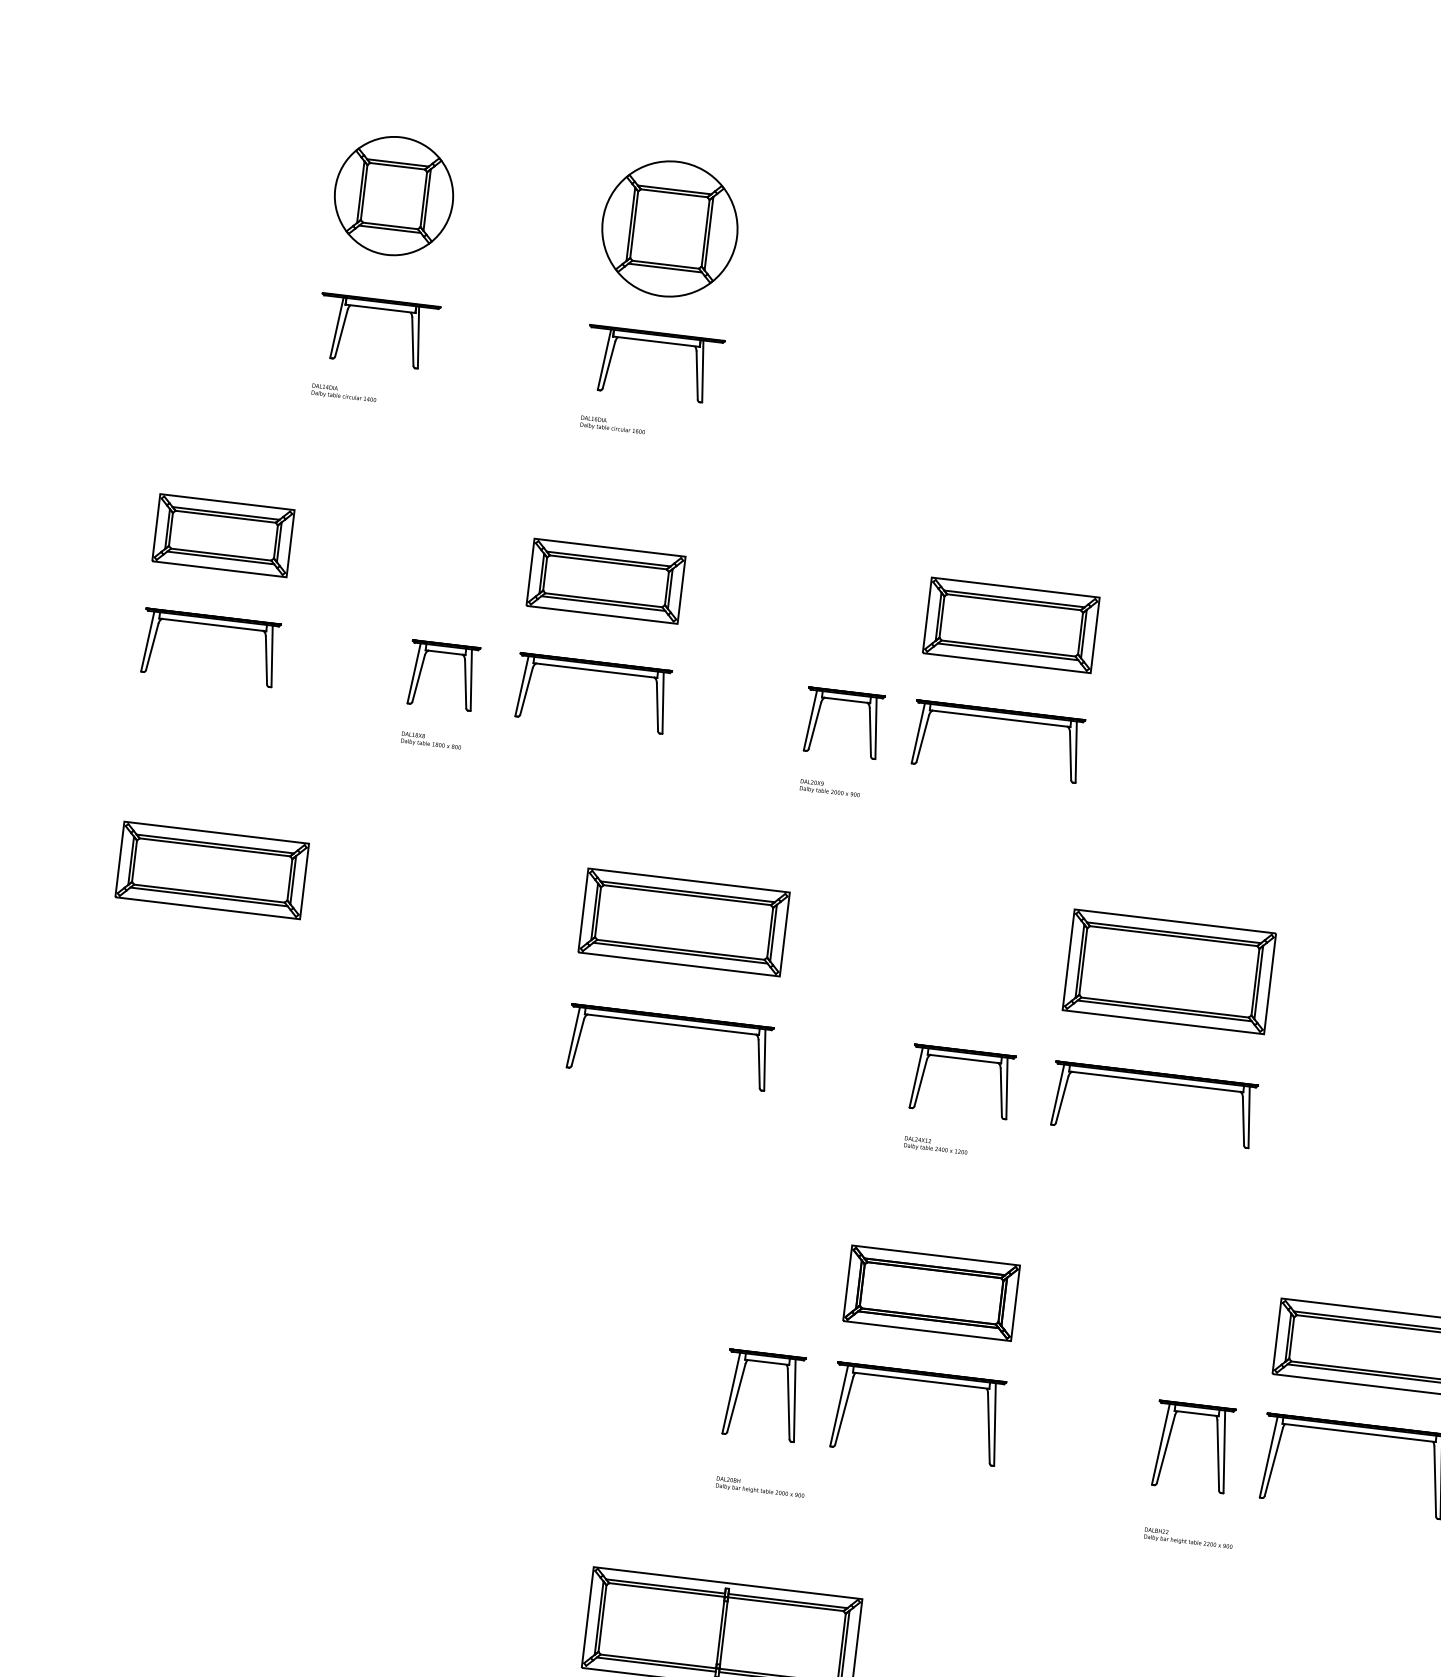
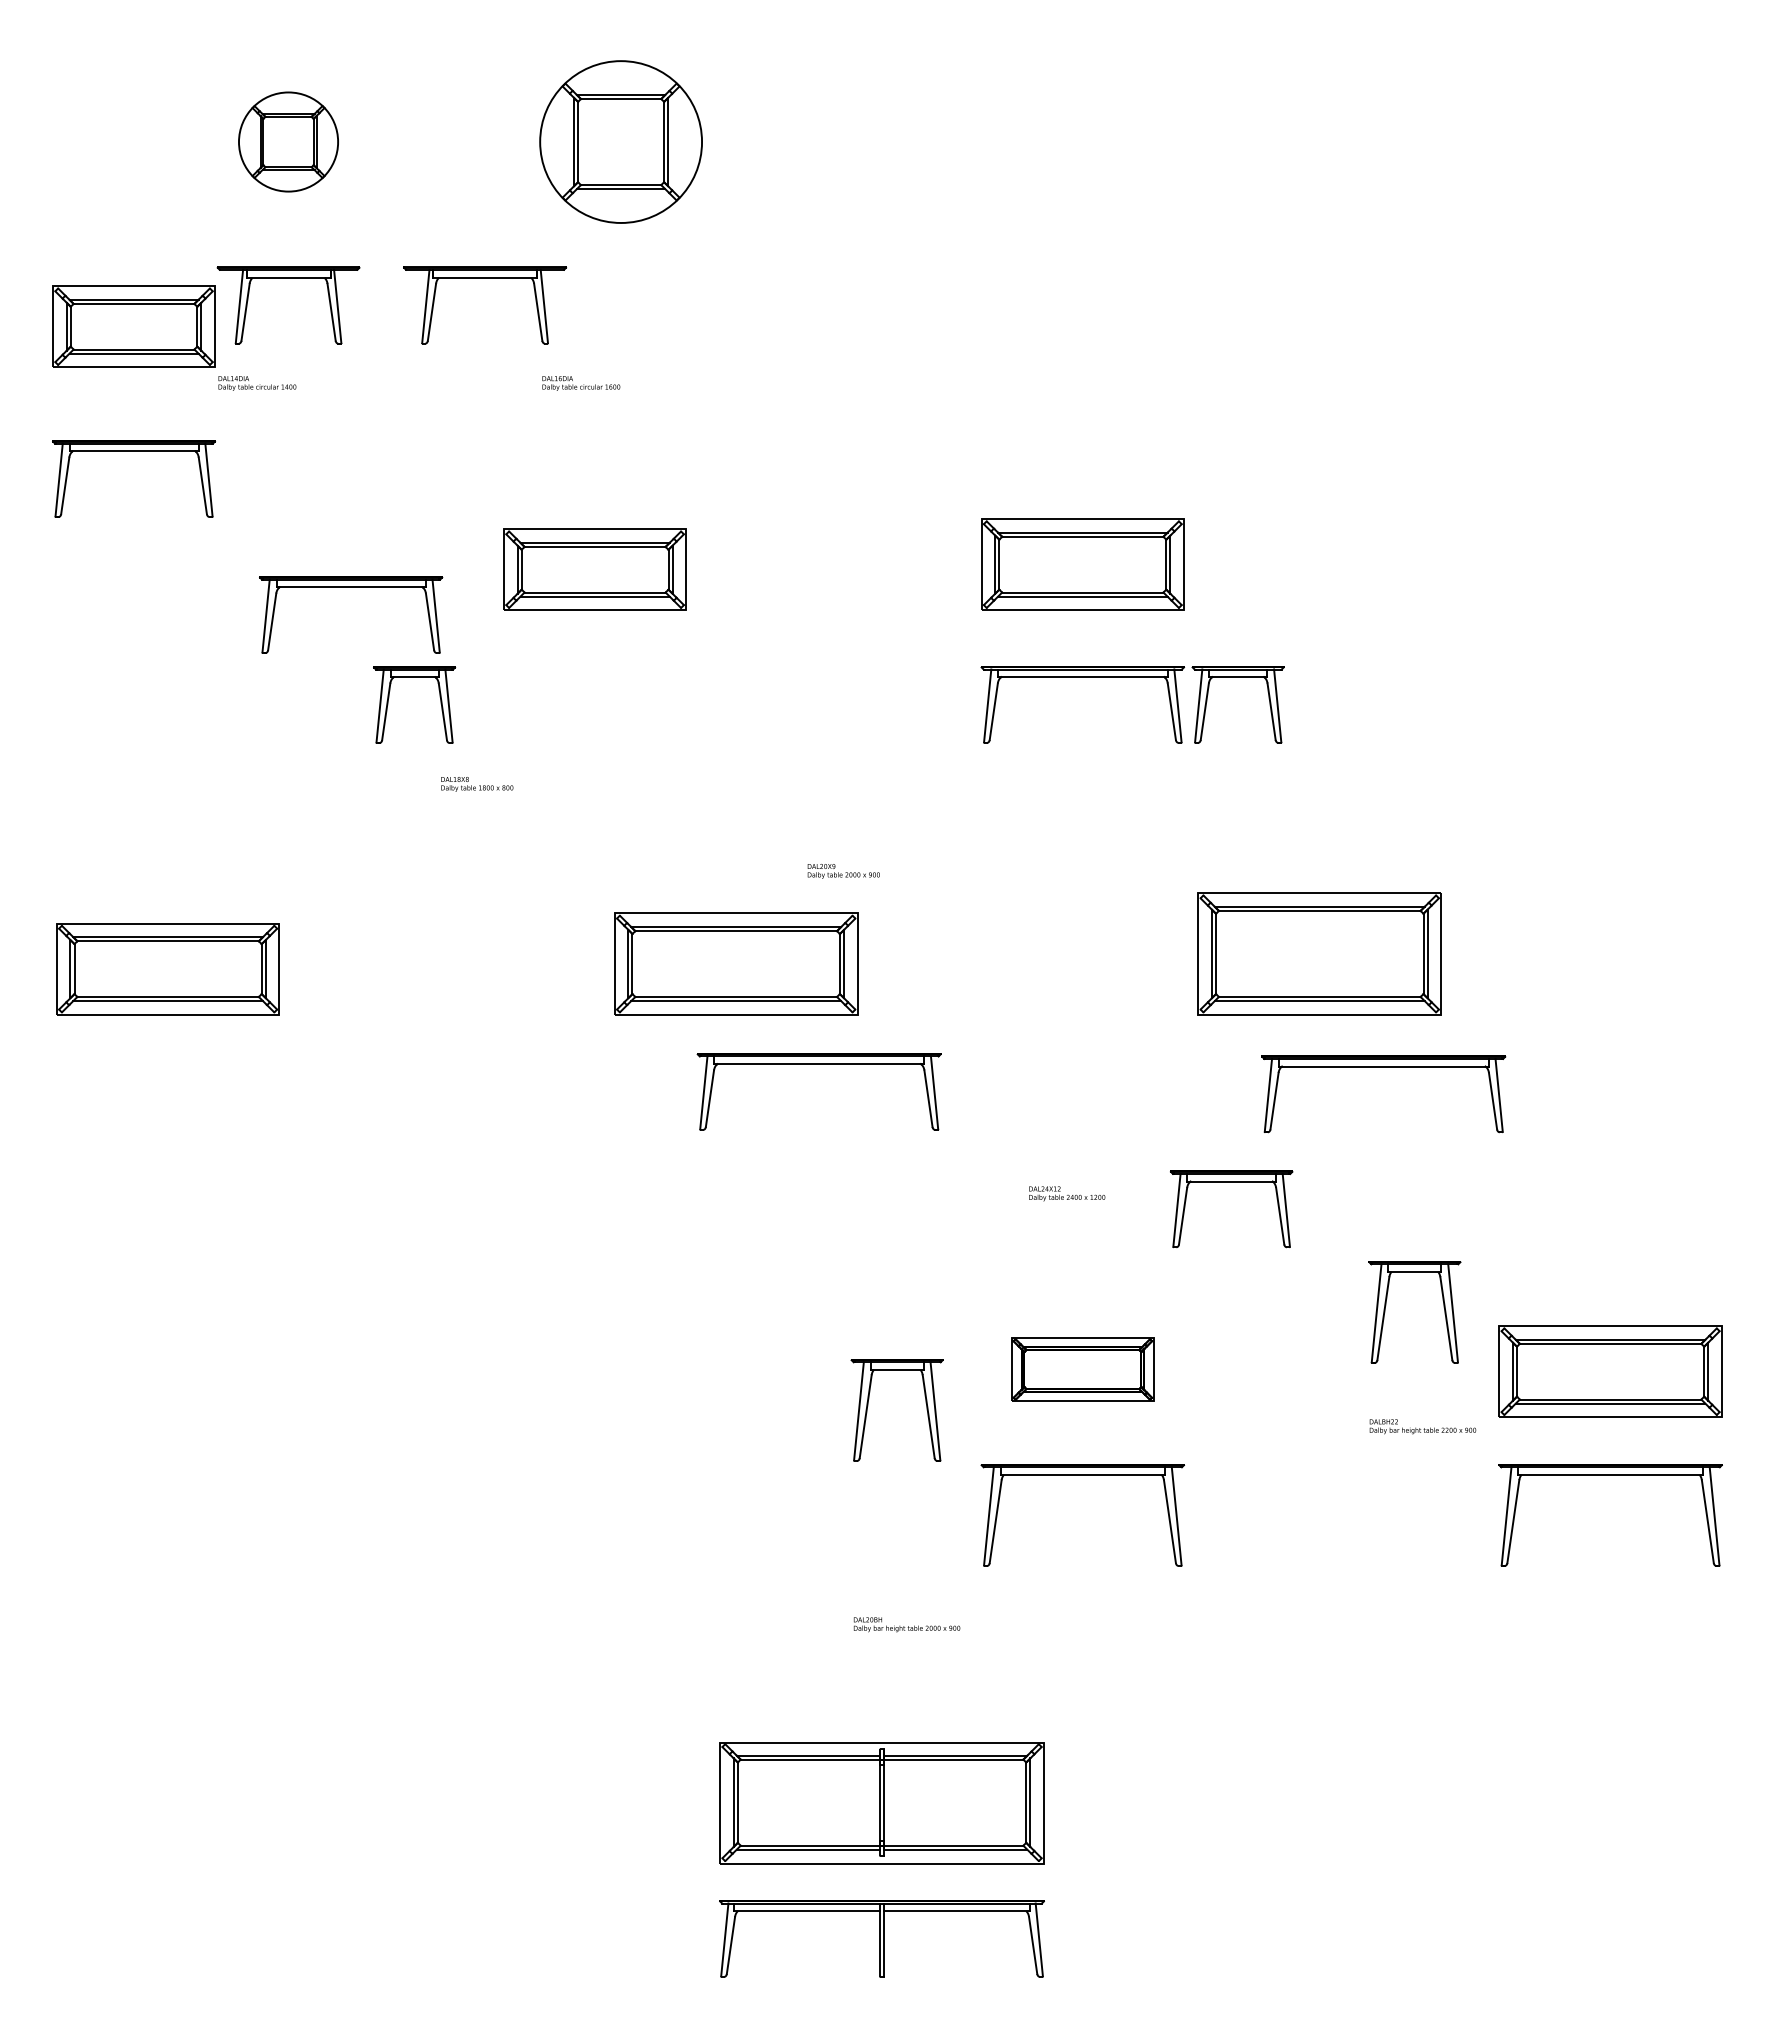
part: (393, 195) -> (288, 141), size x0.7
part: (655, 342) -> (484, 278), moved
part: (223, 535) -> (133, 326), moved
part: (212, 625) -> (133, 451), moved
part: (595, 670) -> (351, 587), moved
part: (845, 700) -> (1237, 677), moved
text: (431, 741) -> (477, 784), moved
text: (829, 788) -> (843, 871), moved
part: (671, 1024) -> (818, 1064), moved
part: (964, 1059) -> (1231, 1182), moved
part: (1155, 1082) -> (1383, 1067), moved
part: (931, 1293) -> (1082, 1369), size x0.7
part: (739, 1389) -> (868, 1406), moved
part: (1169, 1438) -> (1386, 1305), moved
text: (1188, 1538) -> (1422, 1426), moved

